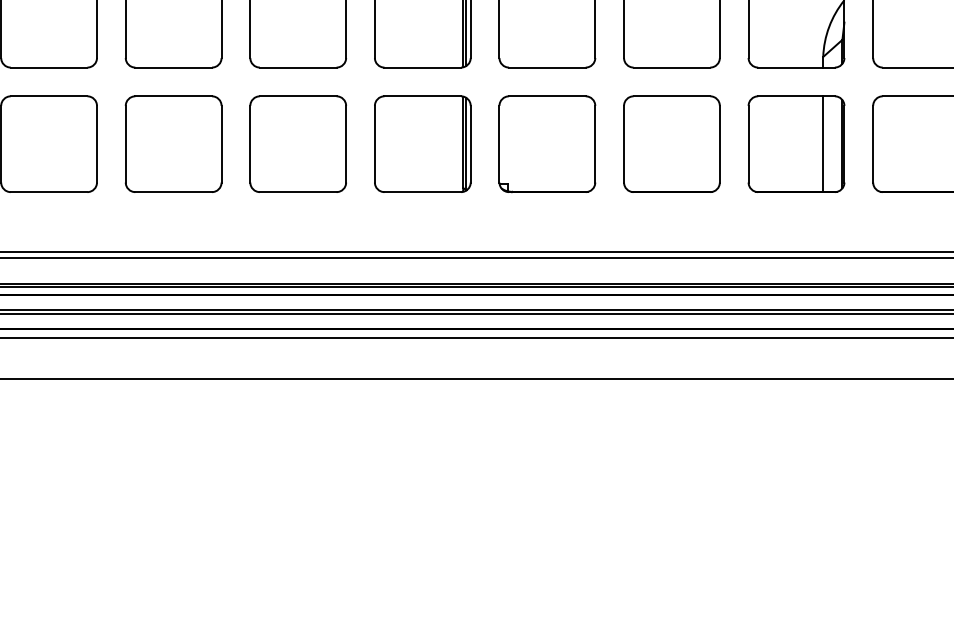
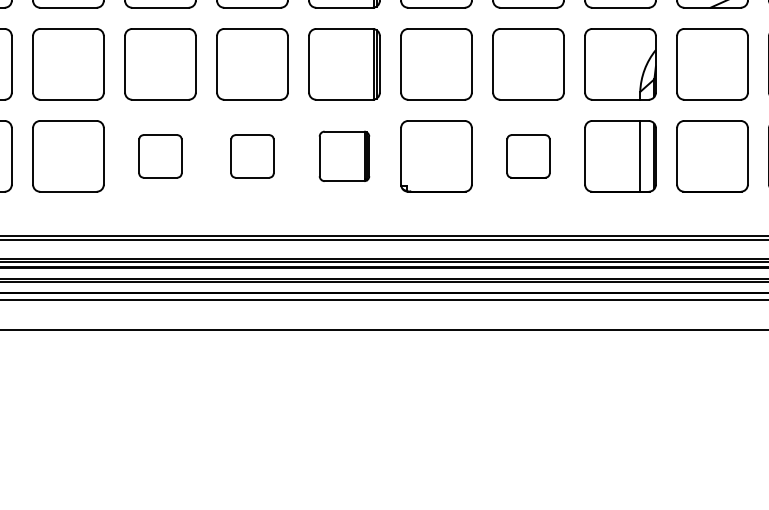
part: (173, 144) -> (160, 156), size x0.6
part: (298, 144) -> (252, 156), size x0.6
part: (422, 144) -> (344, 156), size x0.7
part: (671, 144) -> (528, 156), size x0.6

